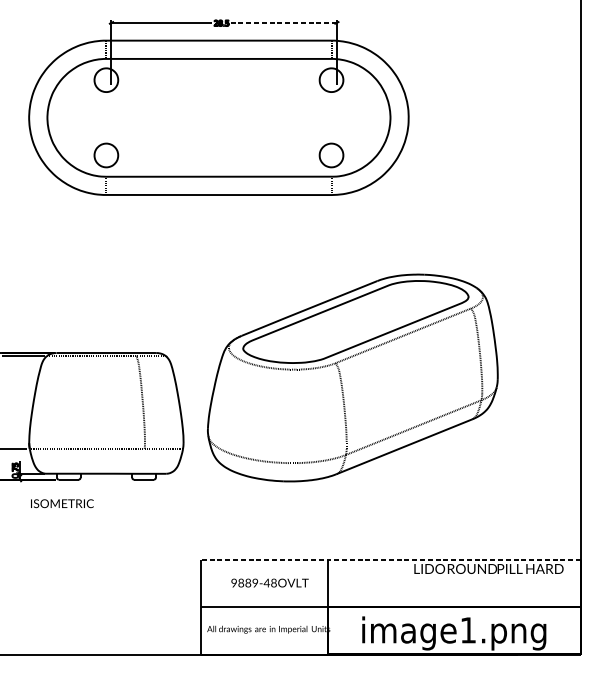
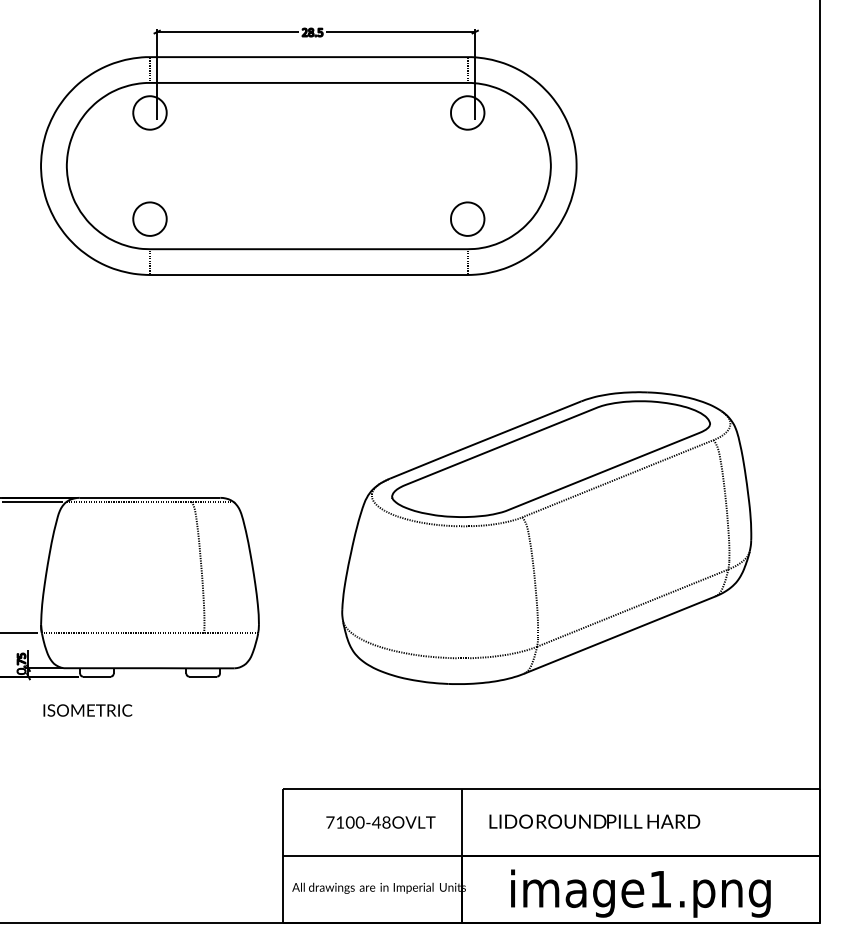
line: (283, 23) -> (400, 32), dashed -> solid
part: (352, 377) -> (546, 537), moved
line: (390, 559) -> (551, 789), dashed -> solid
text: (488, 568) -> (594, 821), moved
text: (244, 583) -> (345, 822), 9889-48OVLT -> 7100-48OVLT

